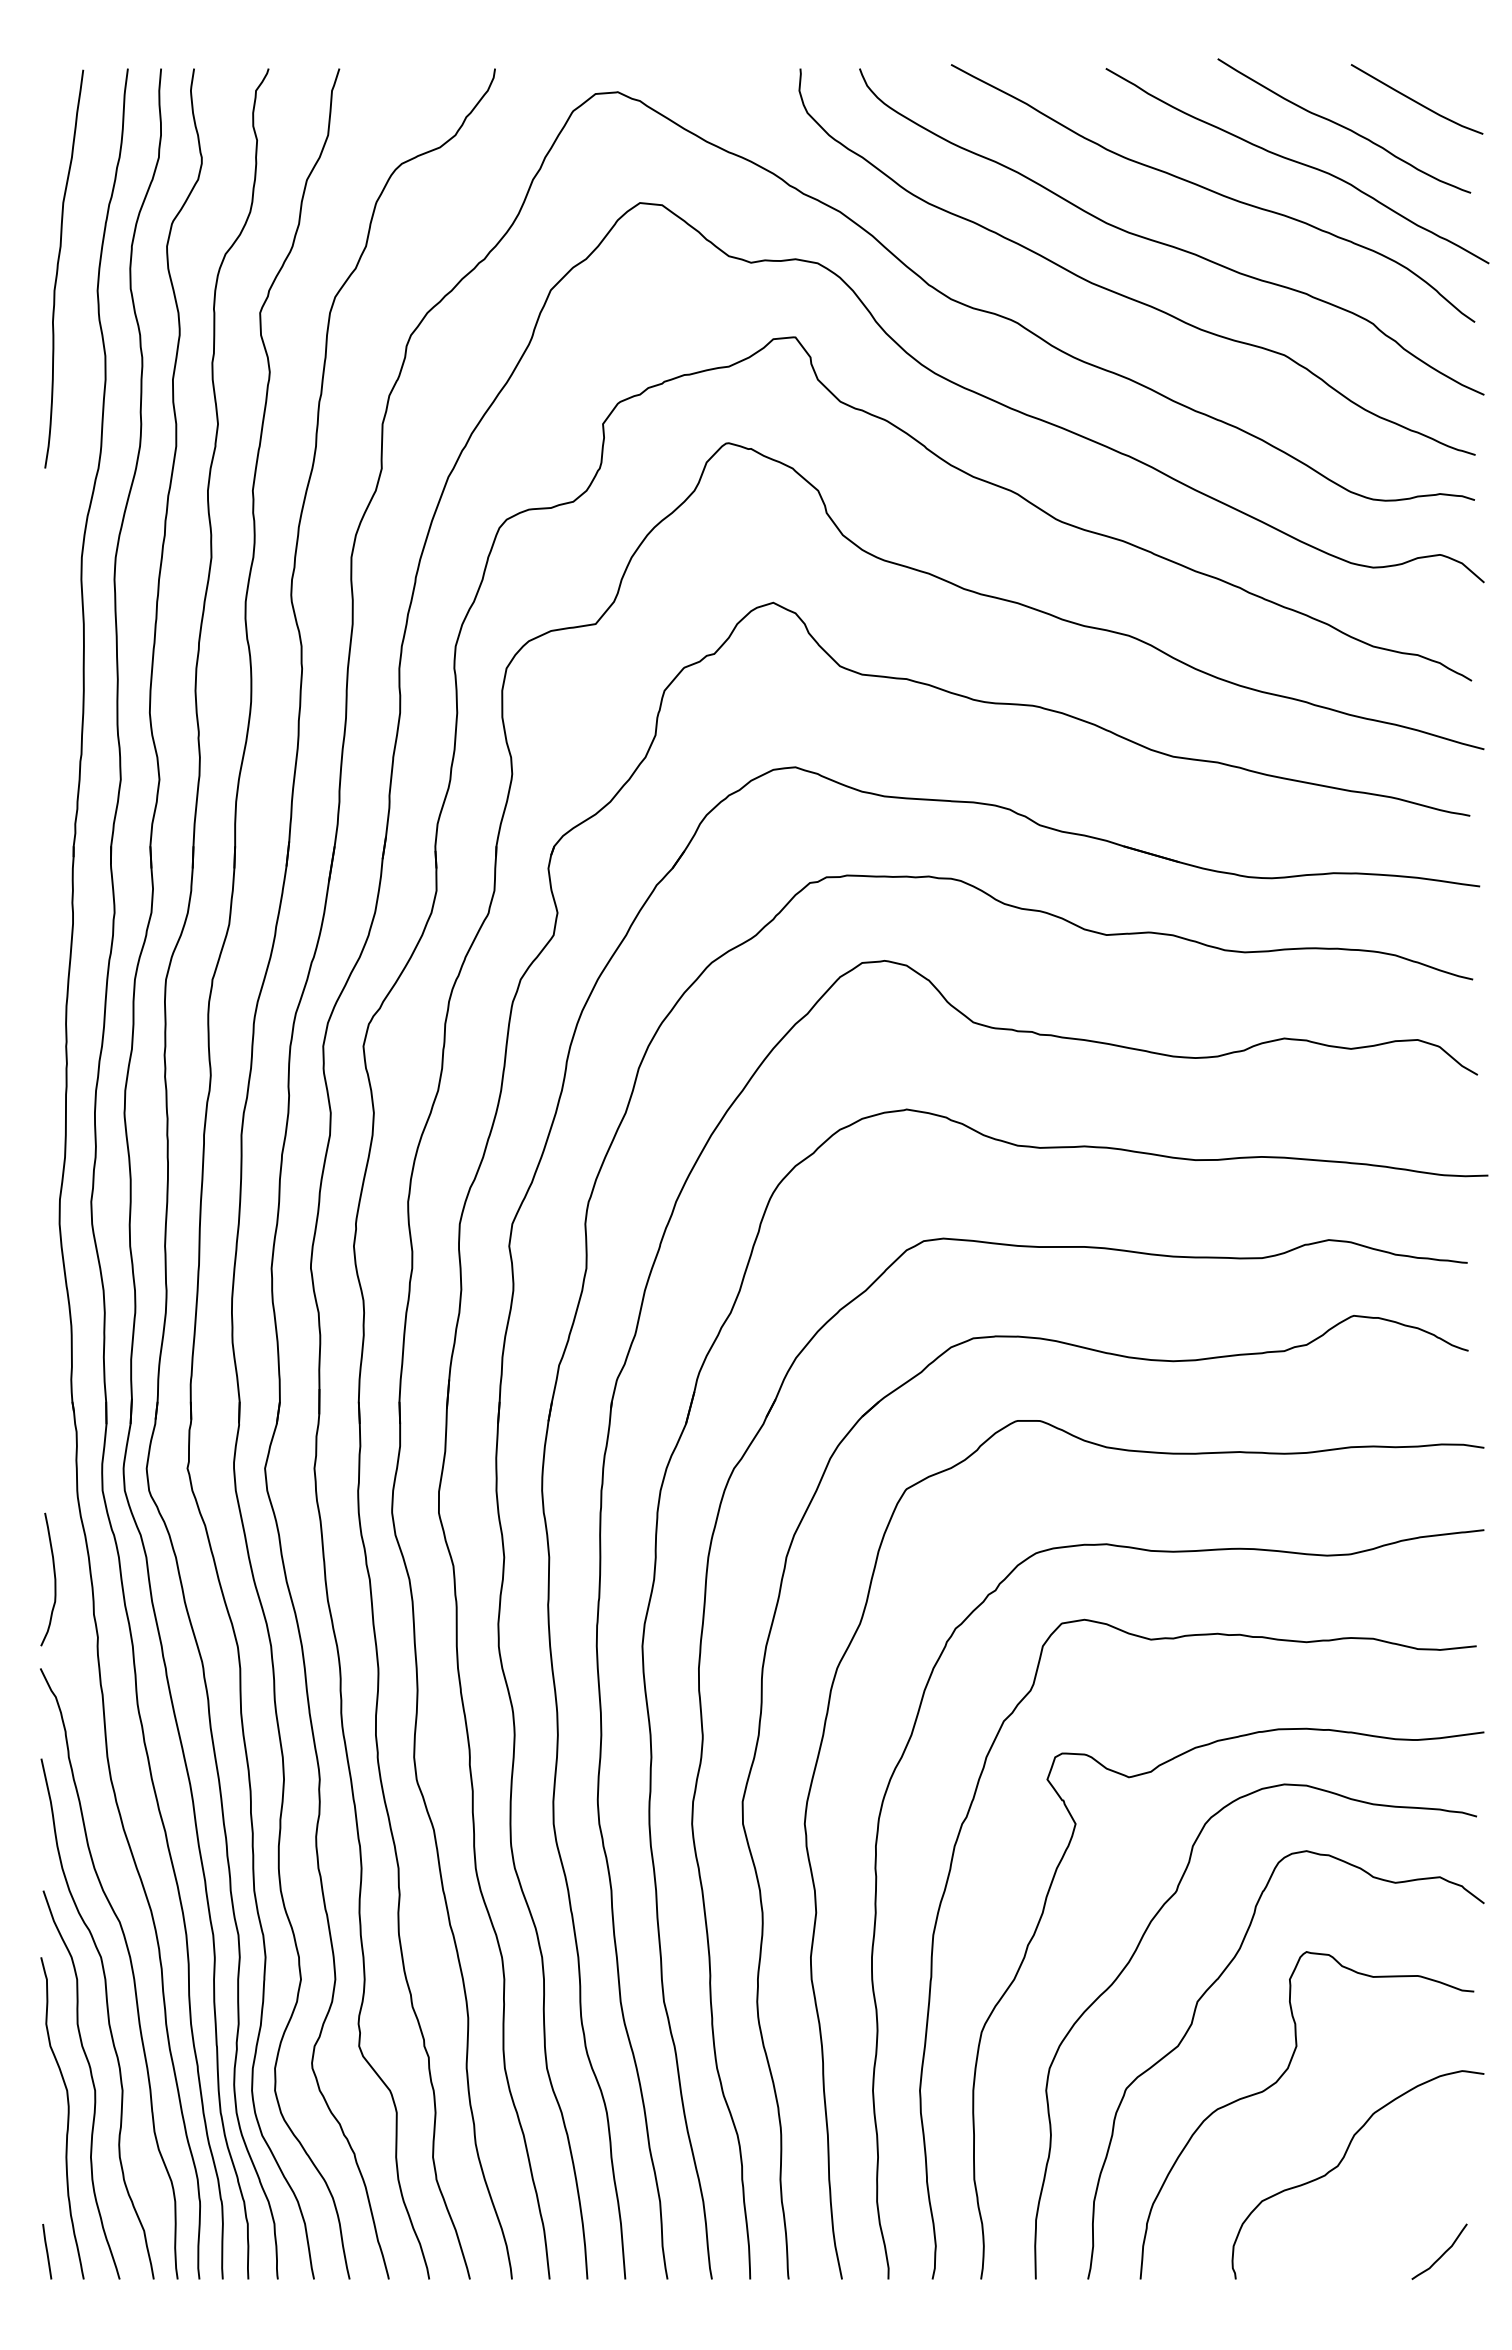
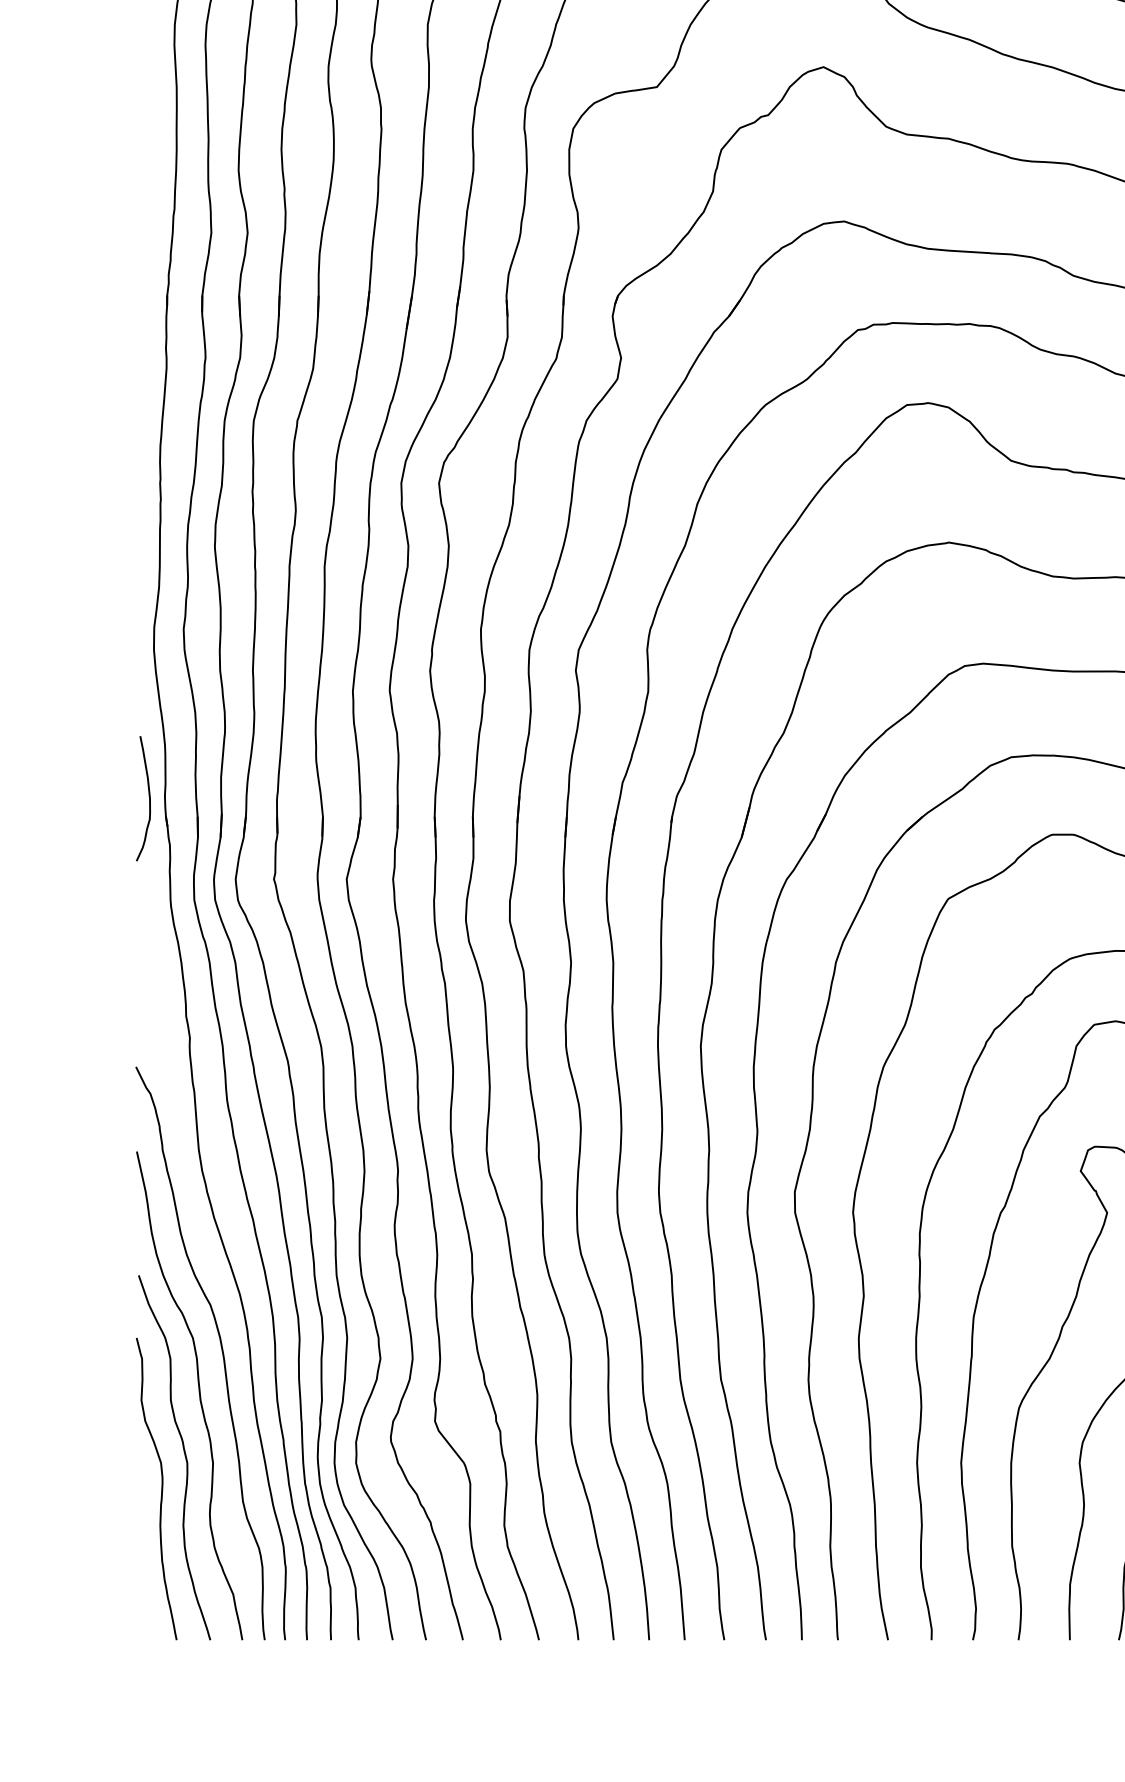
curve: (54, 1579) -> (149, 798), moved
line: (47, 2251) -> (142, 1613), removed

